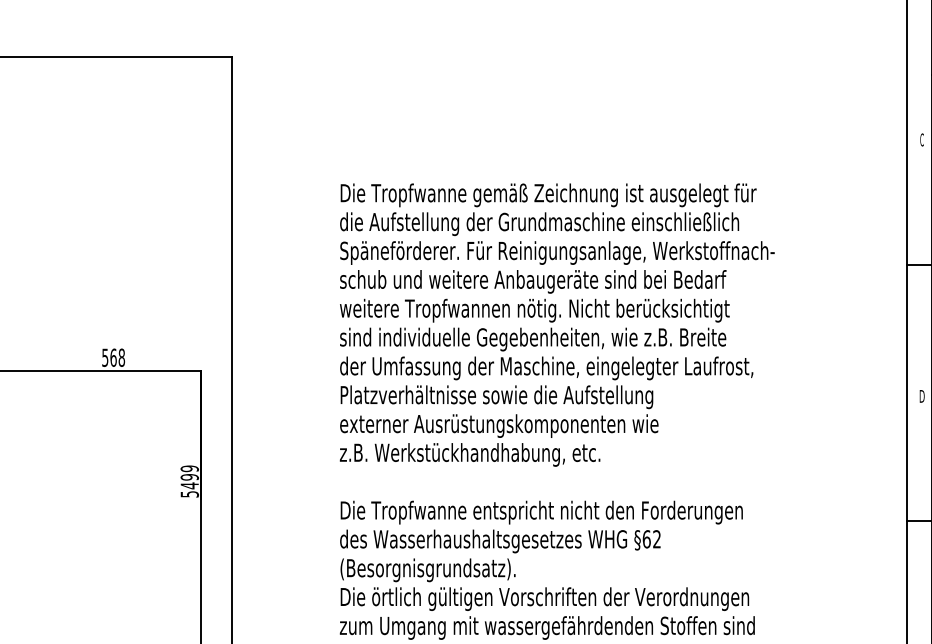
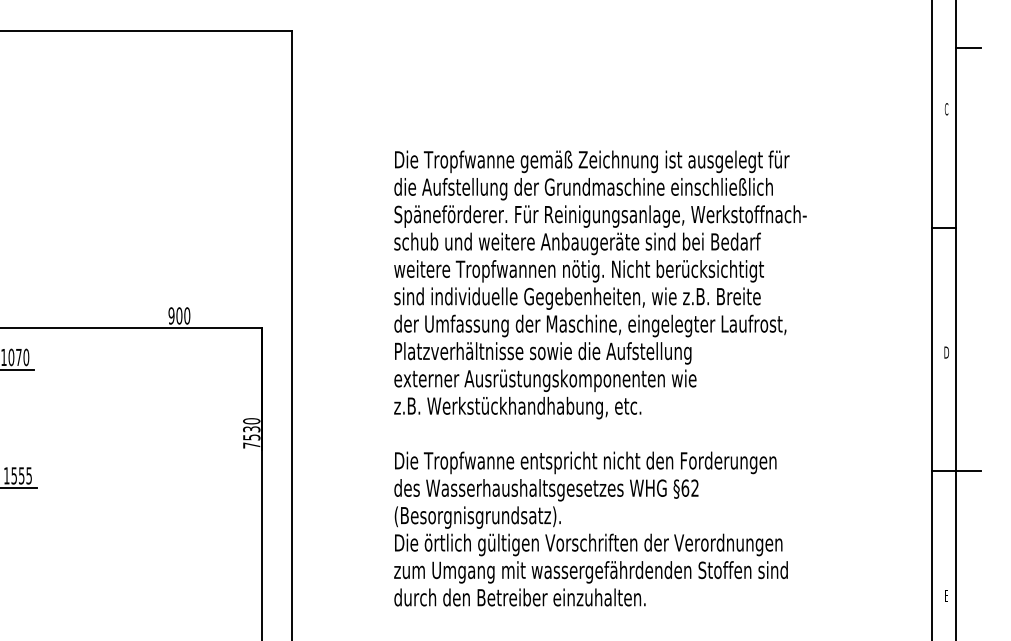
text: (113, 357) -> (179, 315), 568 -> 900
text: (189, 481) -> (251, 433), 5499 -> 7530

